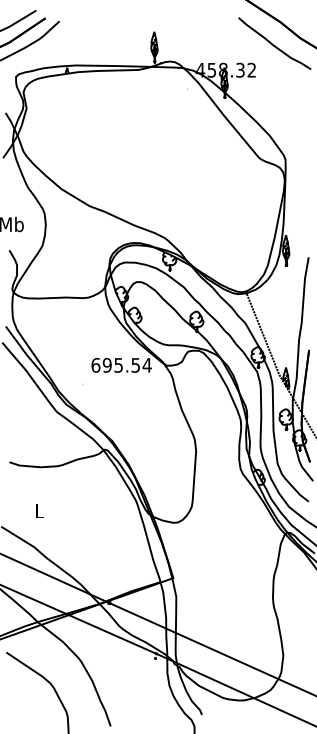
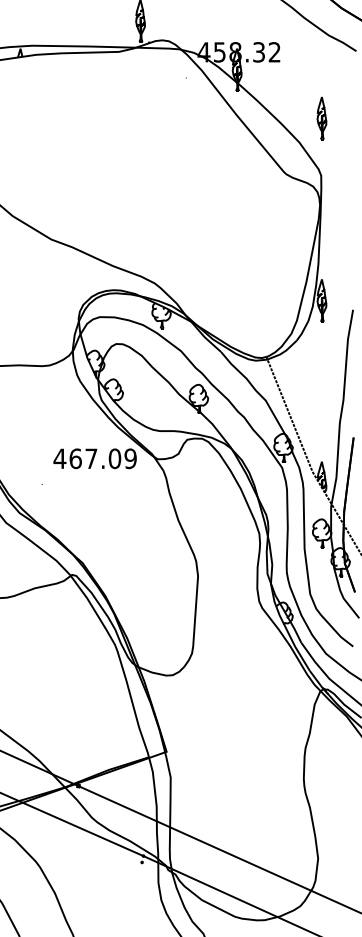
part: (286, 118) -> (322, 118), added
text: (121, 364) -> (95, 457), 695.54 -> 467.09

